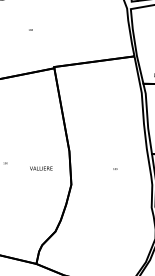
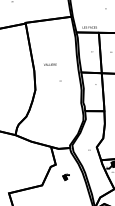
text: (41, 168) -> (50, 64), moved

